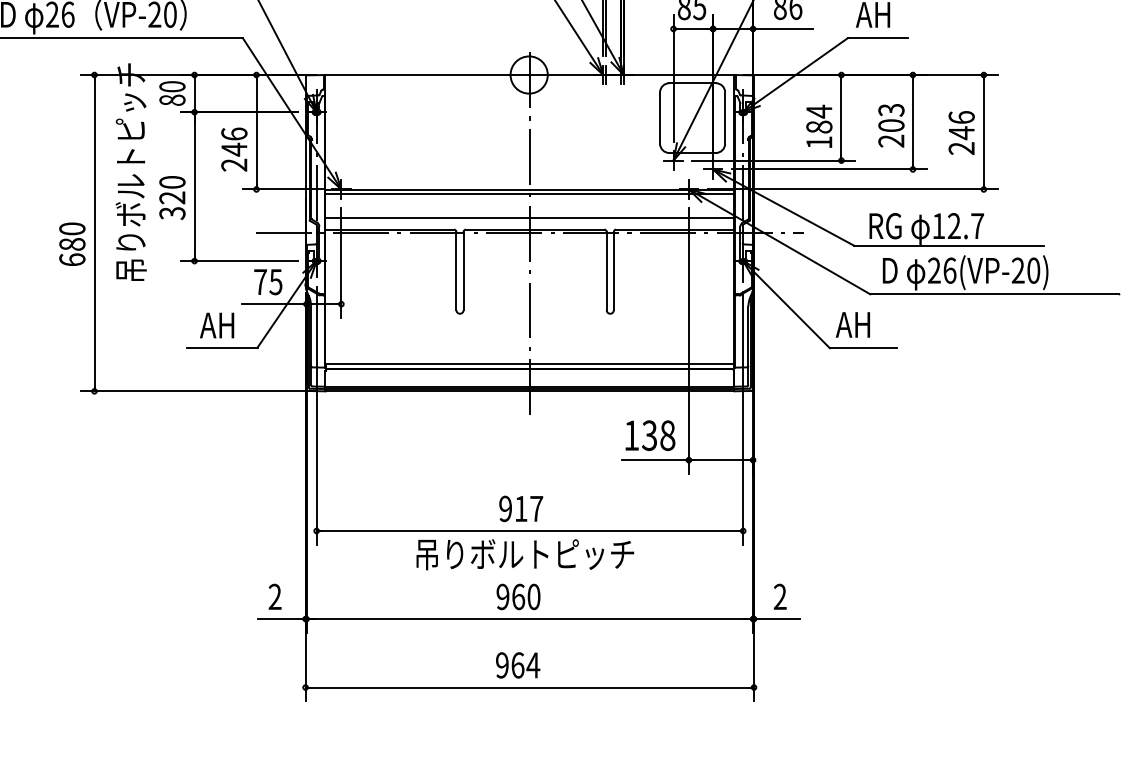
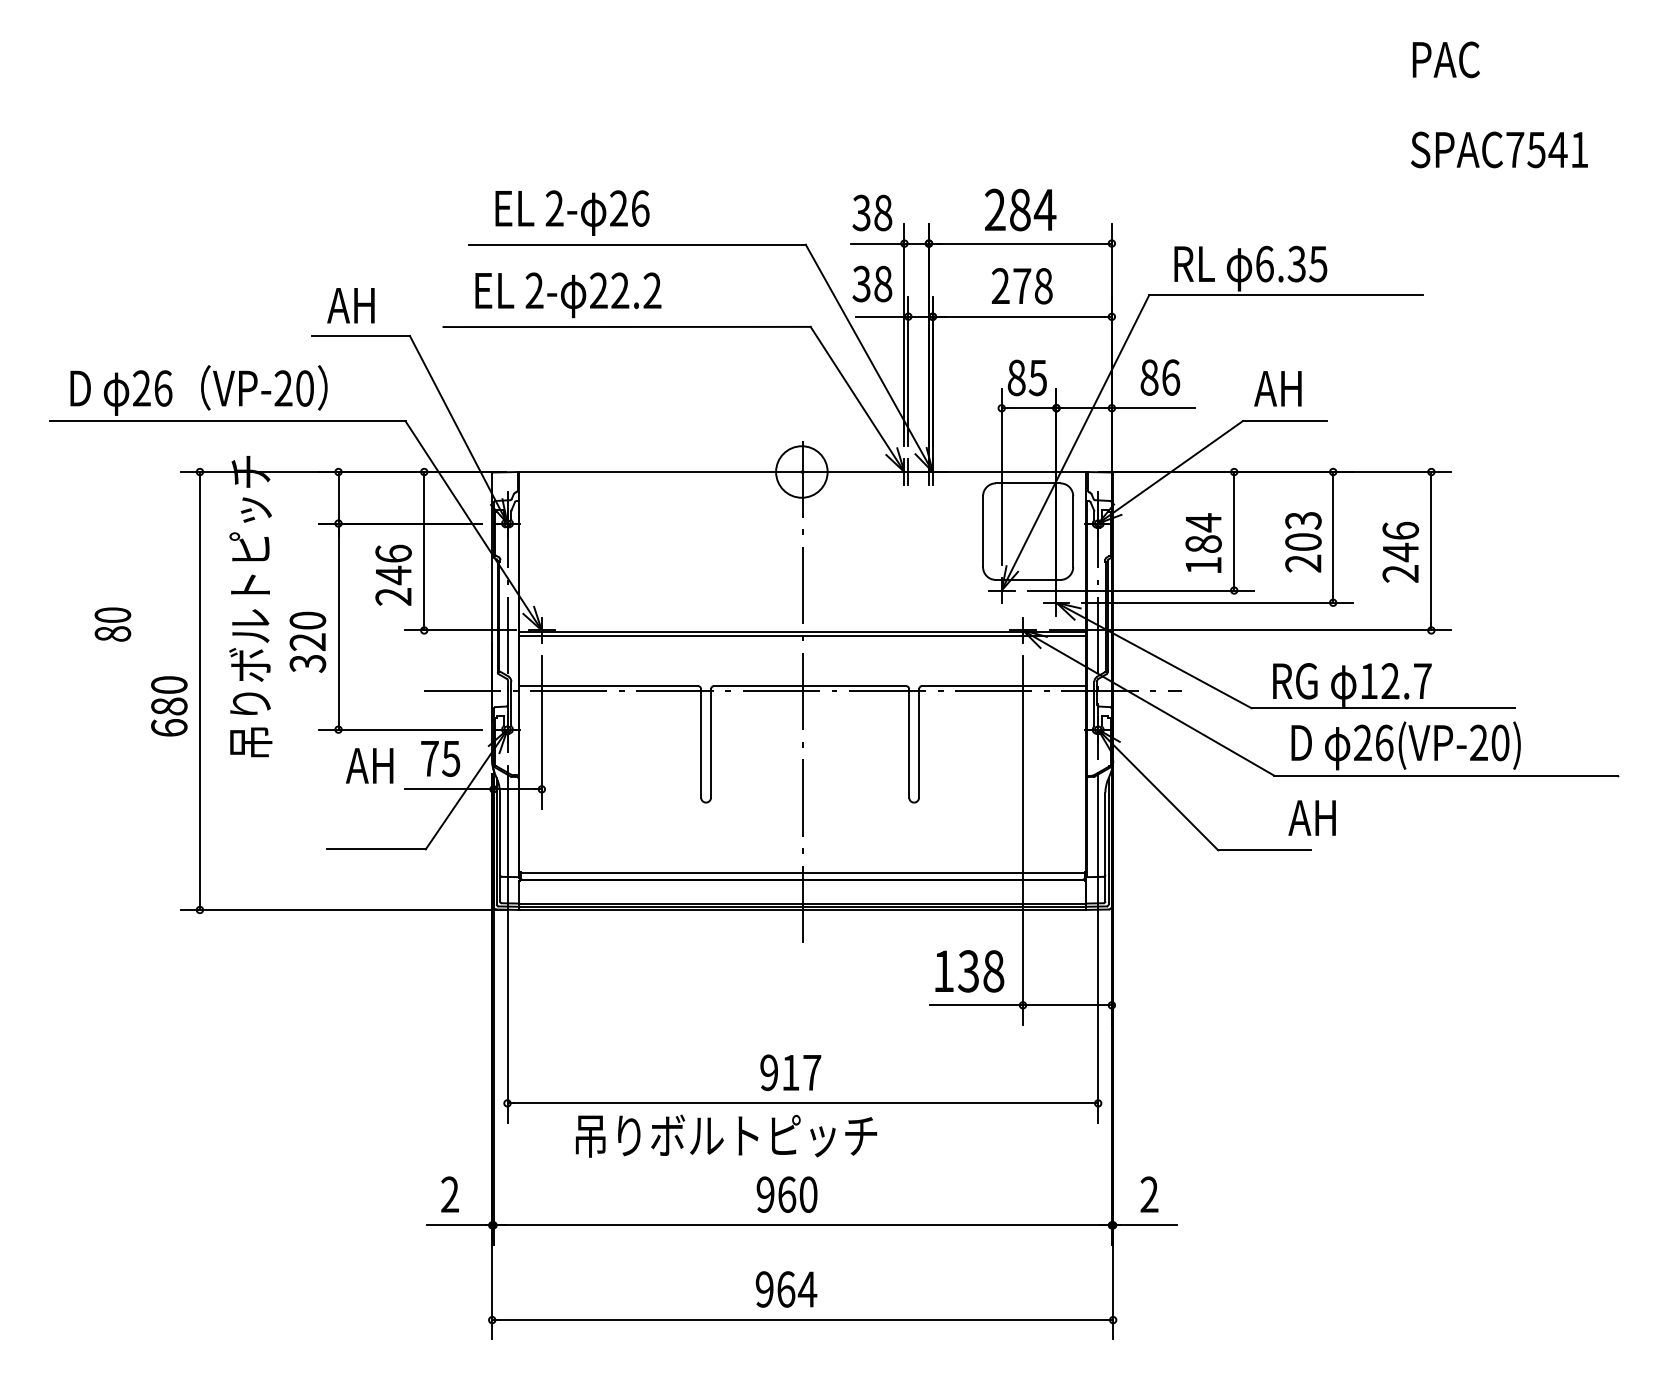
text: (172, 93) -> (112, 624), moved
line: (529, 218) -> (802, 670), removed
text: (852, 324) -> (1311, 817), moved
text: (216, 325) -> (369, 765), moved
text: (525, 554) -> (726, 1135), moved

